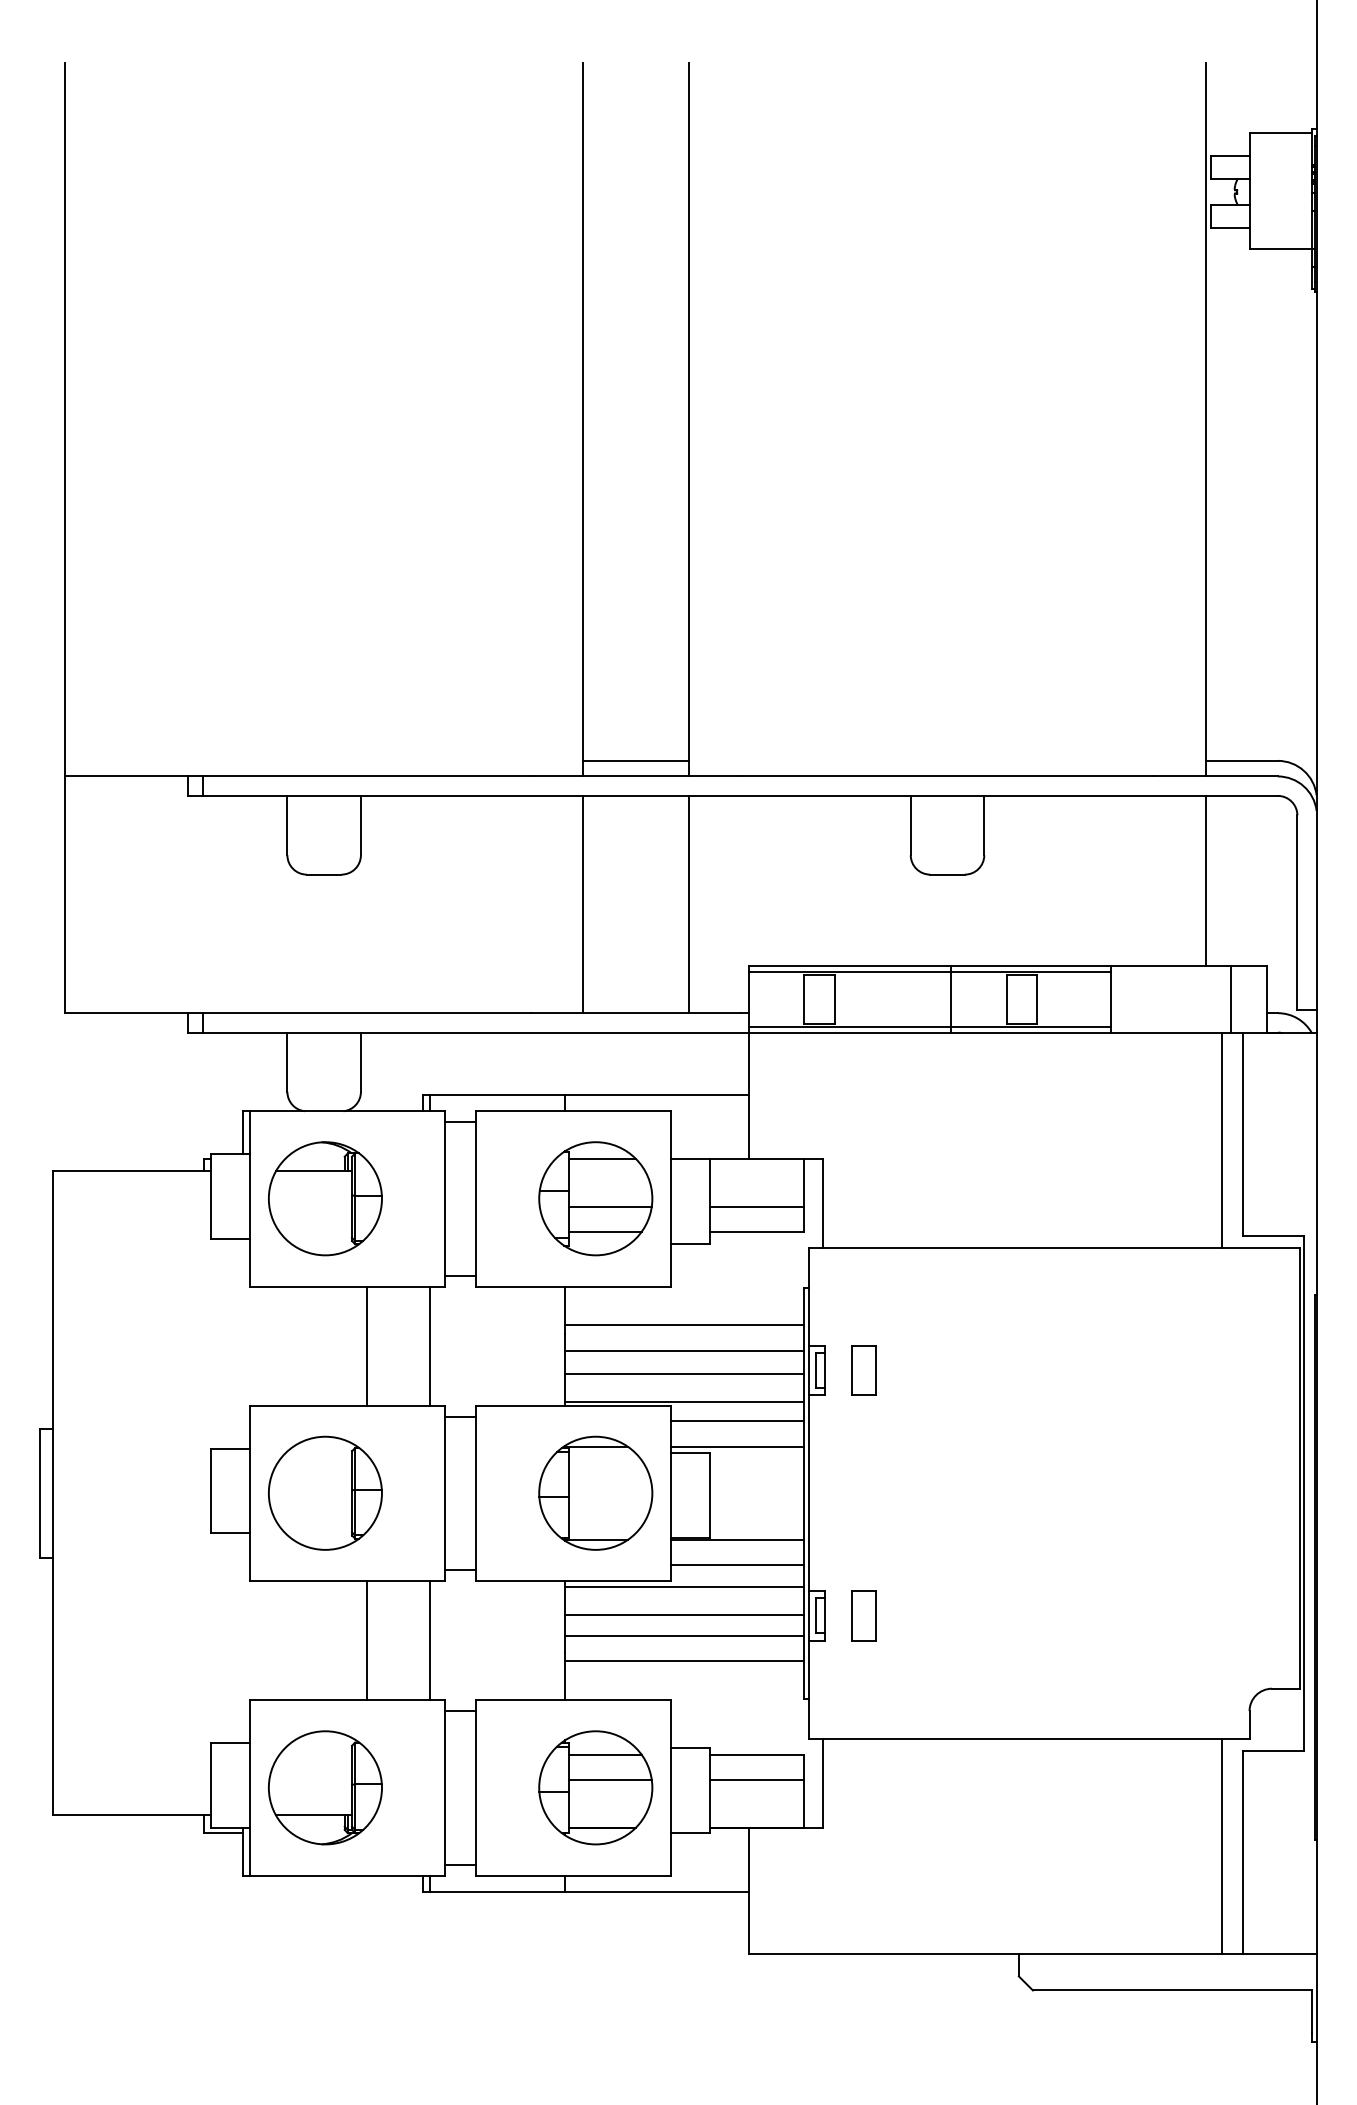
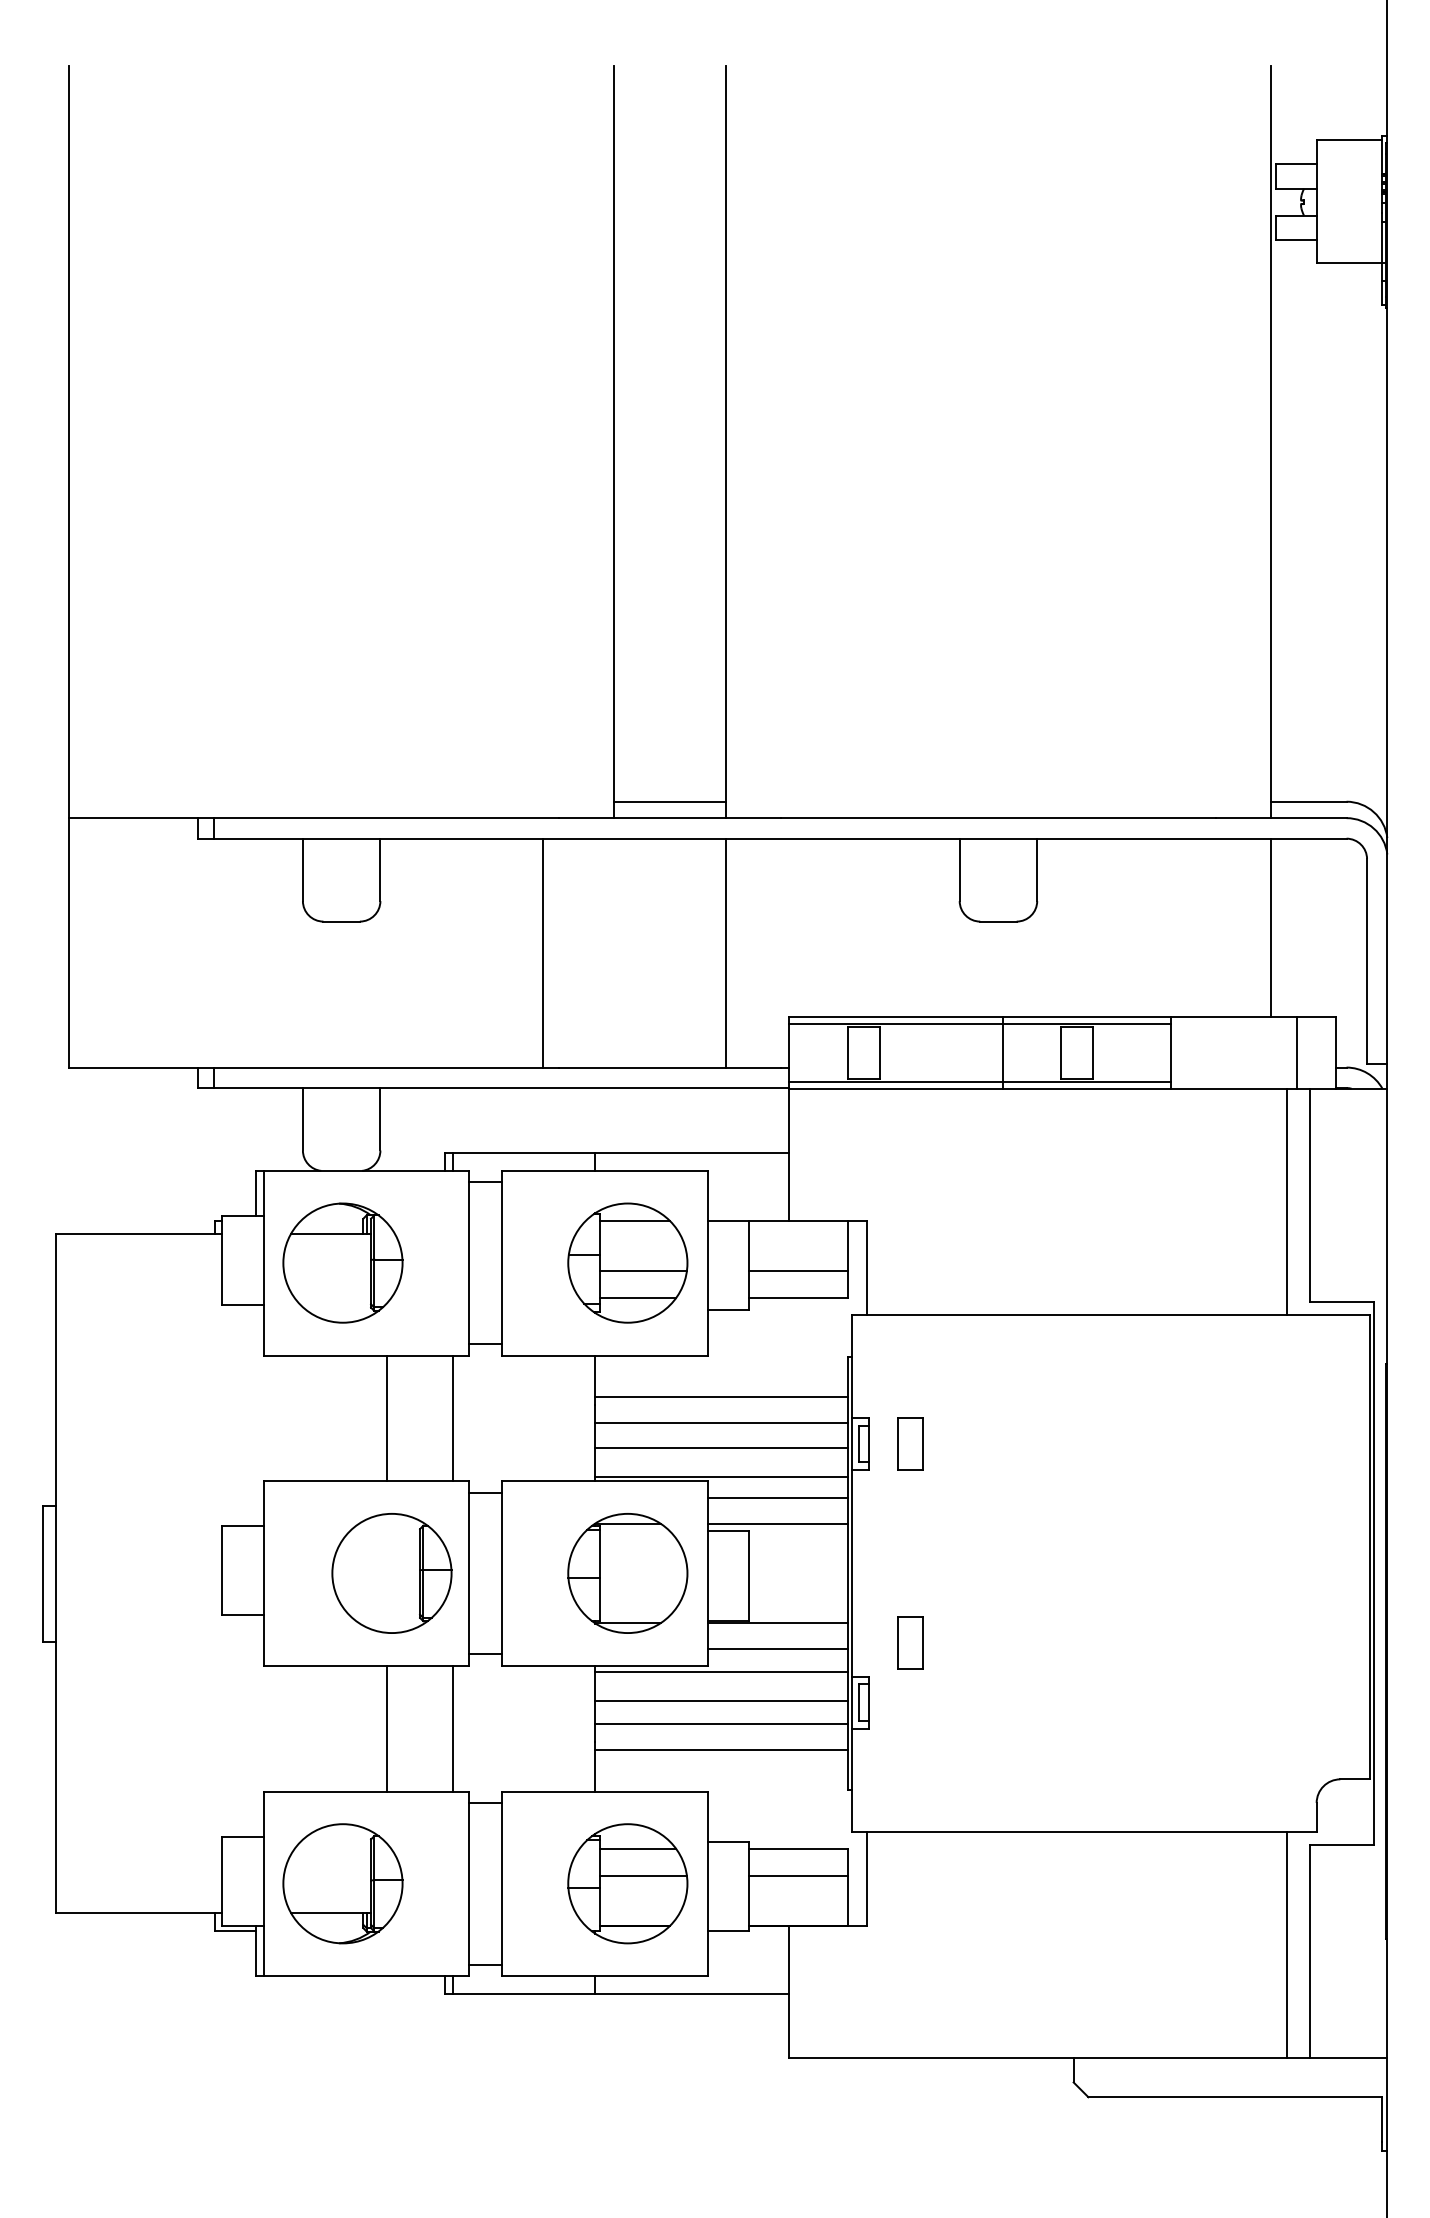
line: (583, 903) -> (543, 952), moved
part: (324, 1493) -> (391, 1573), moved
part: (864, 1615) -> (910, 1642), moved

